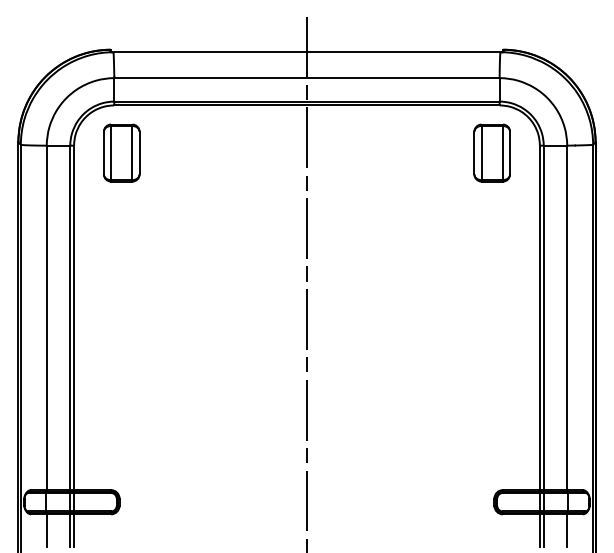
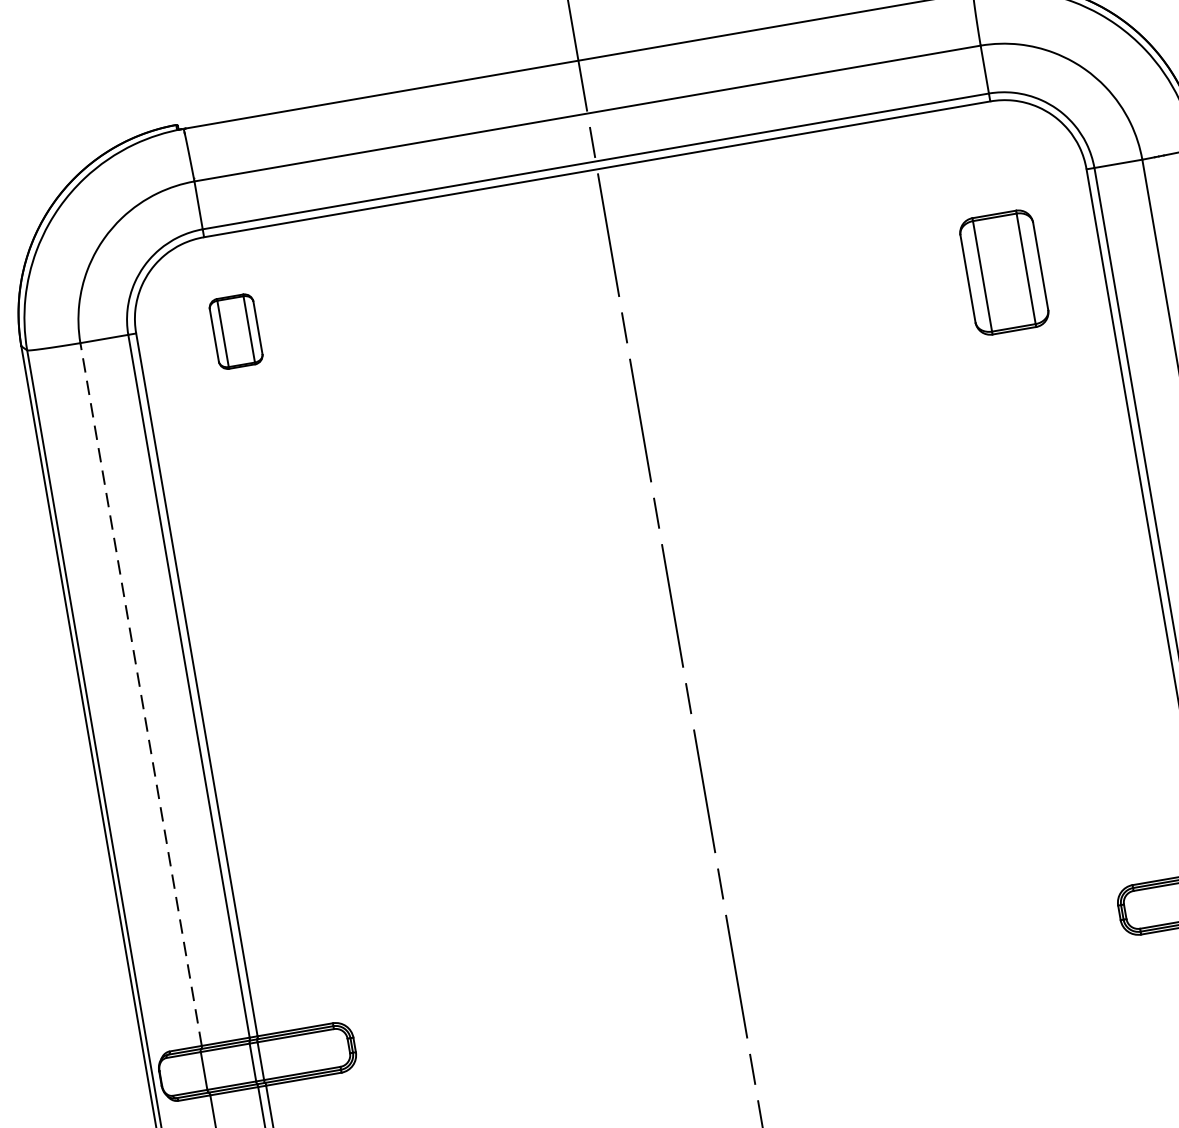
part: (121, 152) -> (235, 330), size x0.6
part: (491, 152) -> (1002, 271), moved
line: (46, 317) -> (140, 693), solid -> dashed

